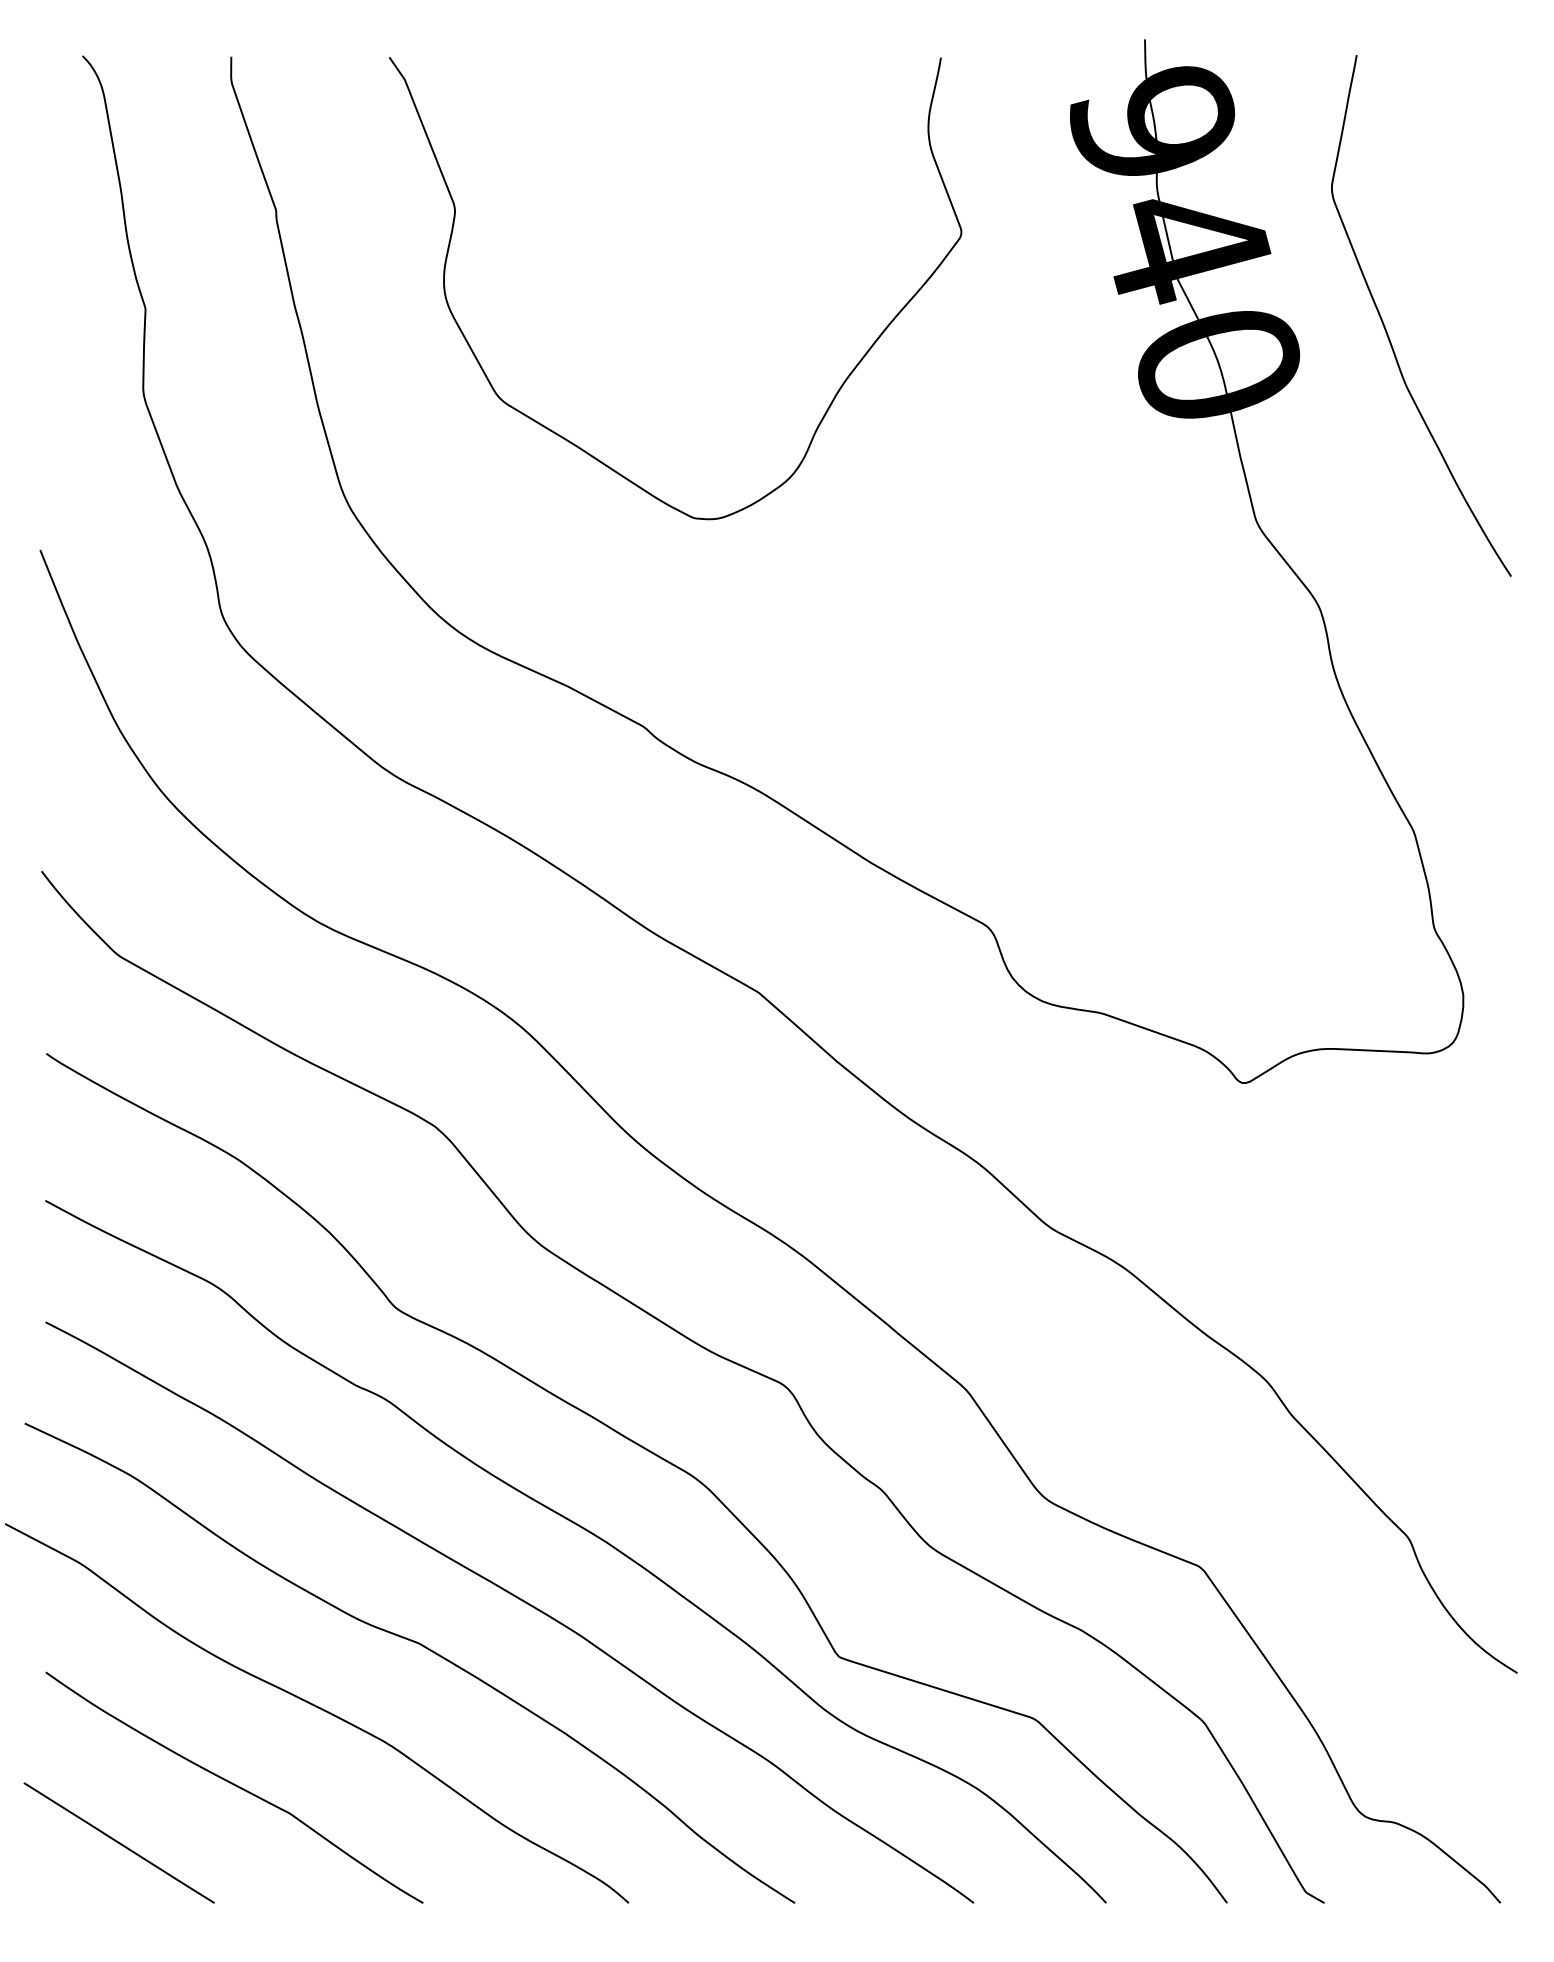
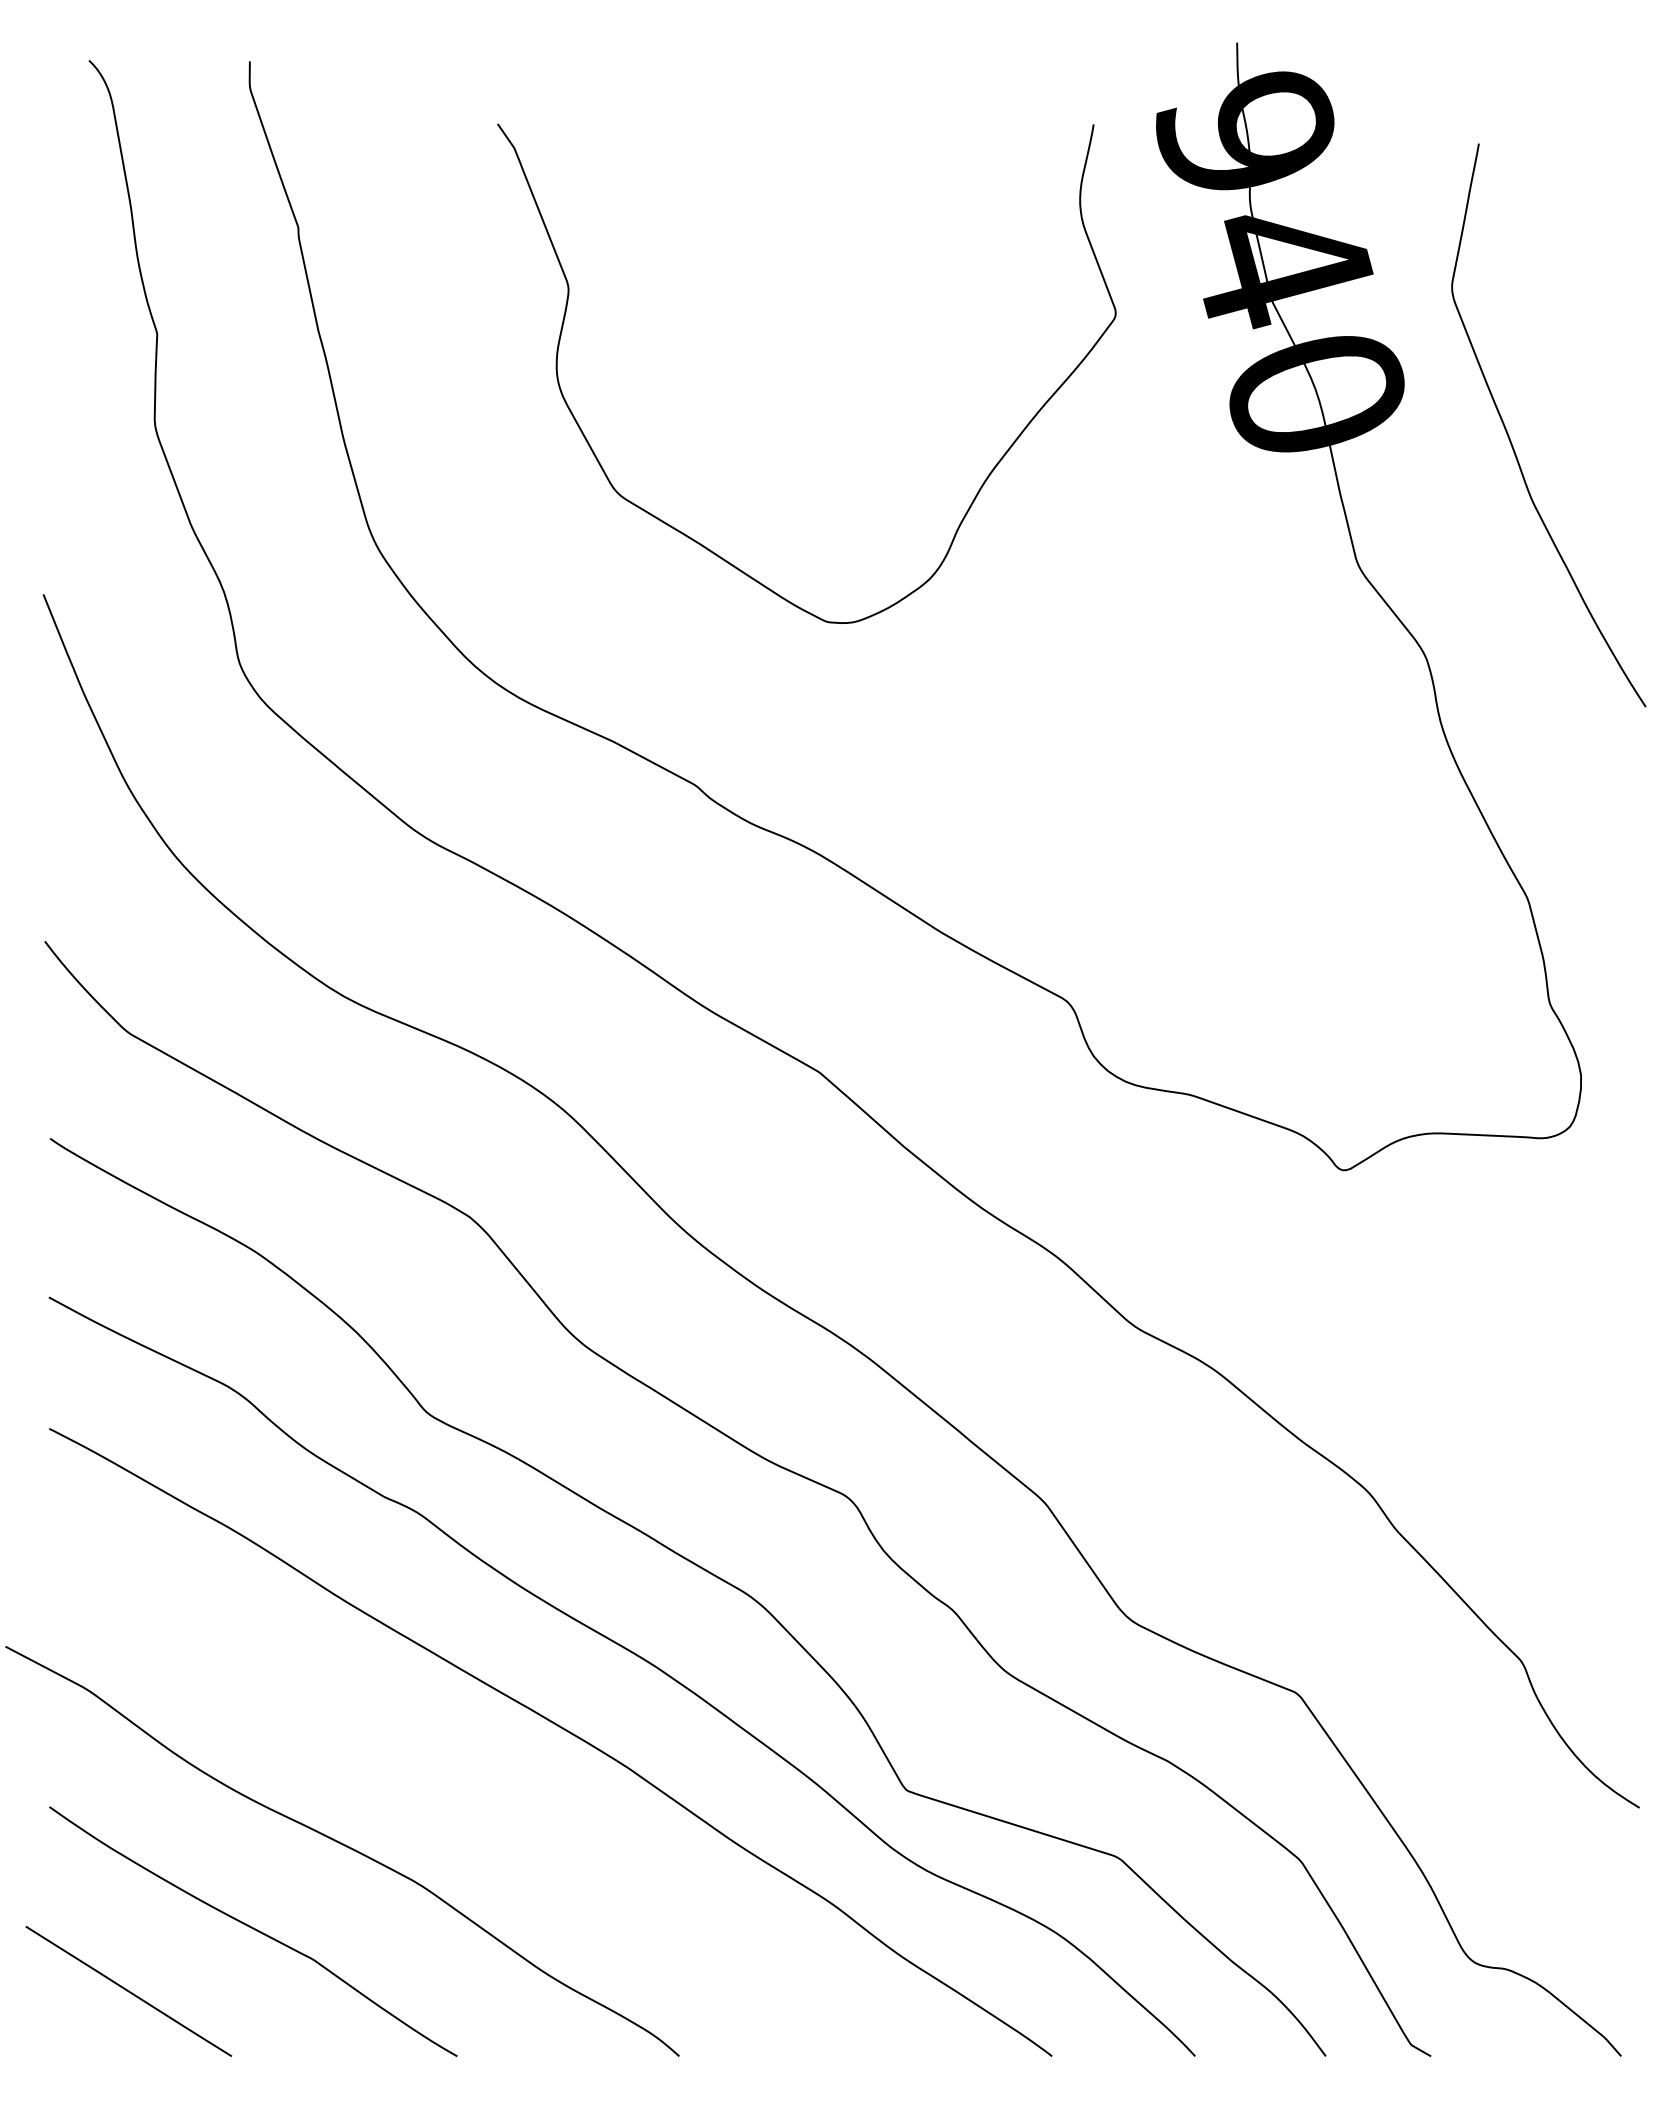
curve: (1385, 328) -> (1510, 438), moved
curve: (580, 447) -> (704, 545), moved
curve: (415, 1643) -> (448, 1775), removed

